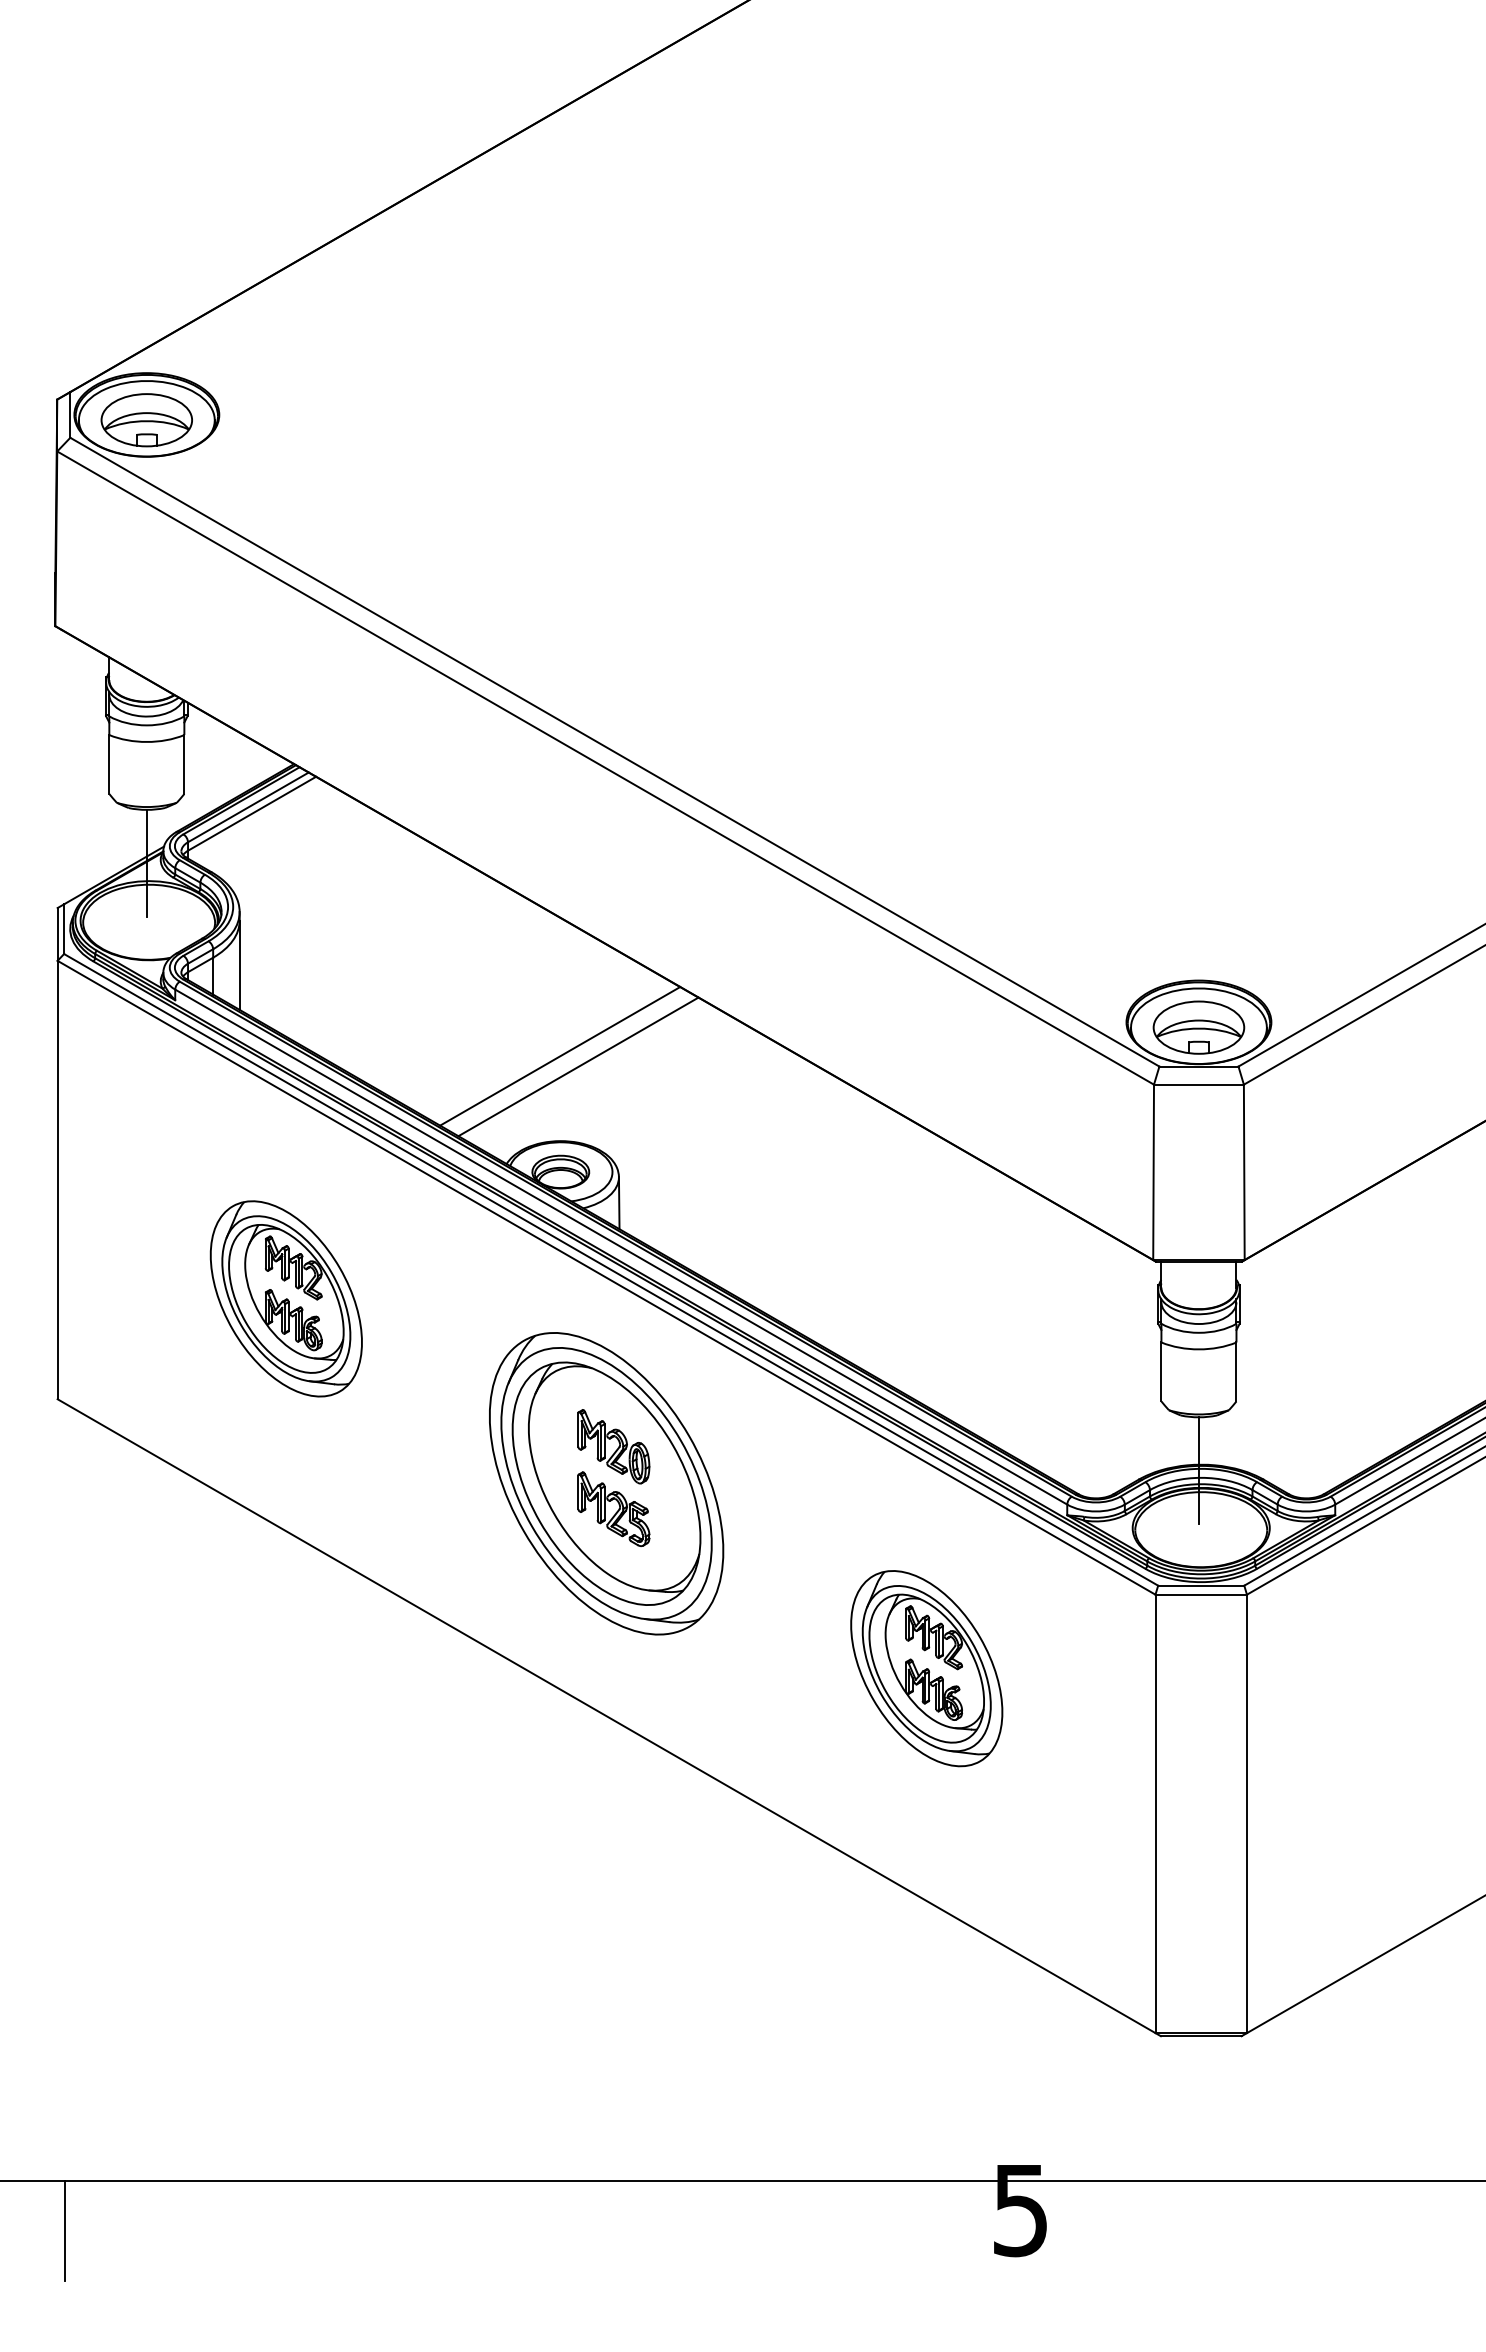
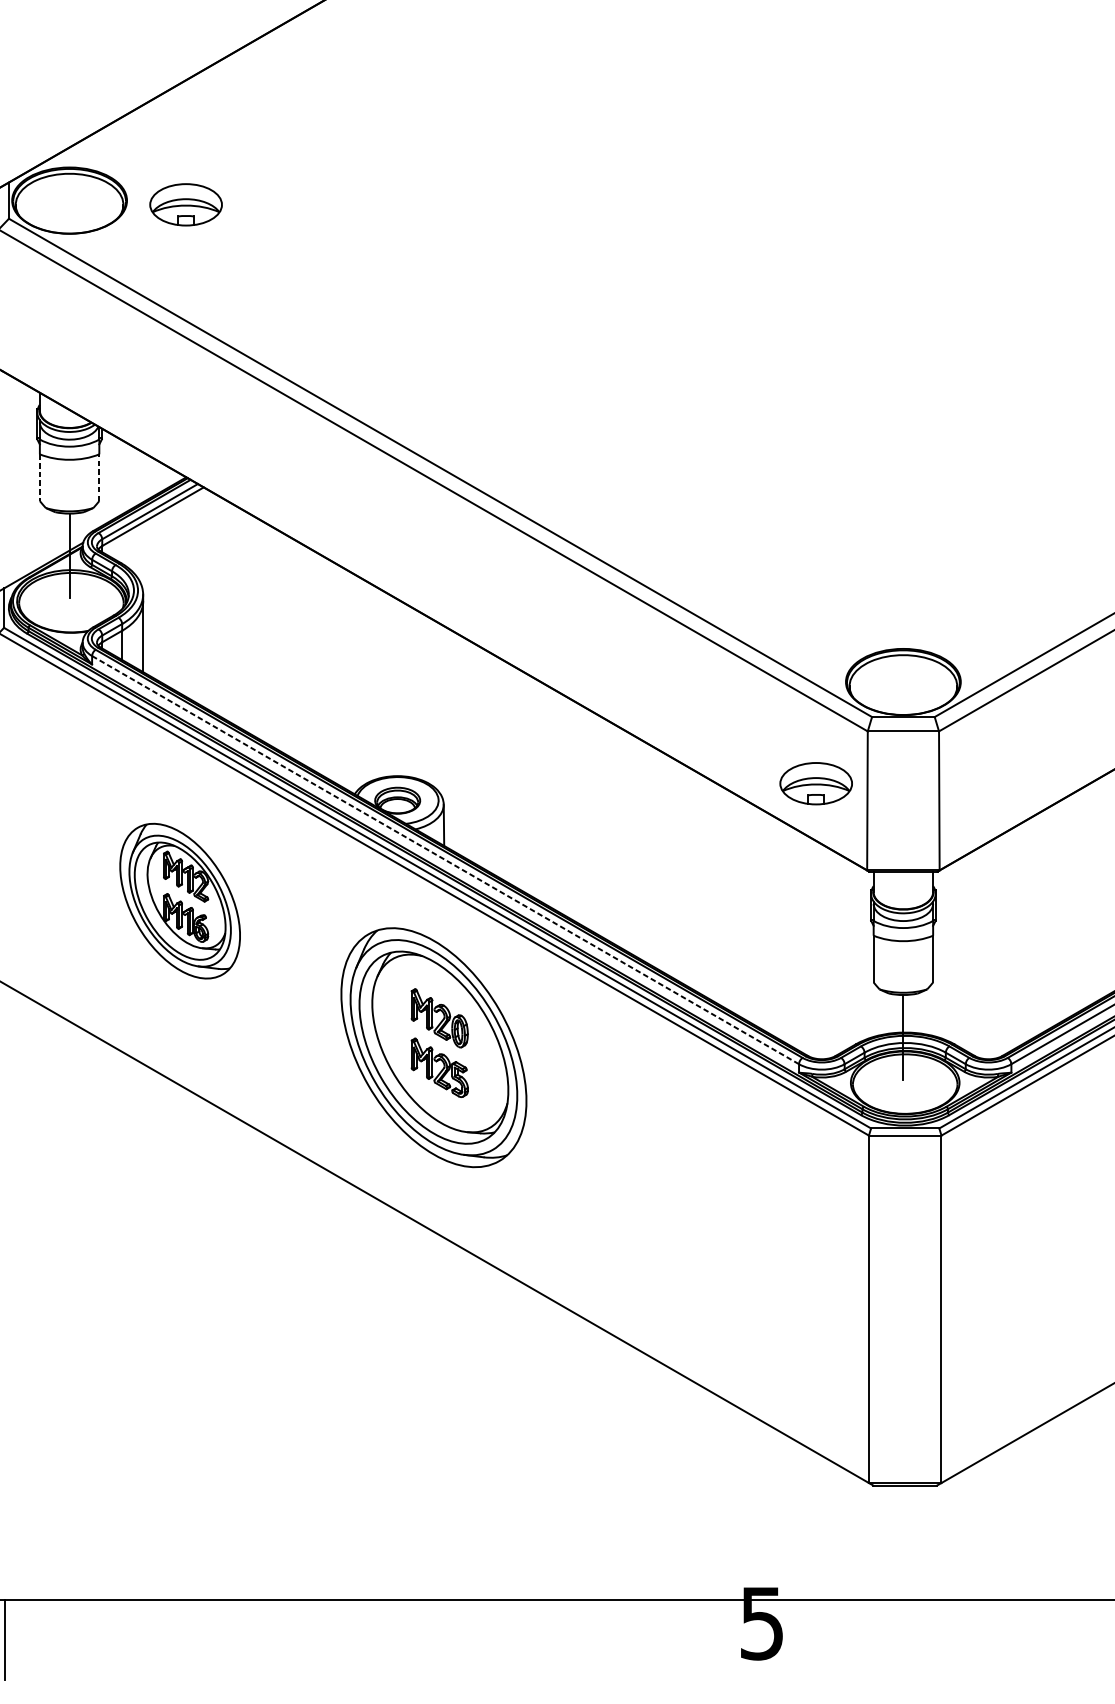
part: (146, 420) -> (185, 205), moved
line: (184, 764) -> (99, 477), solid -> dashed
line: (109, 765) -> (40, 478), solid -> dashed
part: (1198, 1027) -> (815, 783), moved
line: (560, 1056) -> (397, 709), removed
line: (578, 1066) -> (411, 717), removed
line: (621, 1247) -> (445, 860), solid -> dashed
part: (926, 1668) -> (687, 1194), removed

